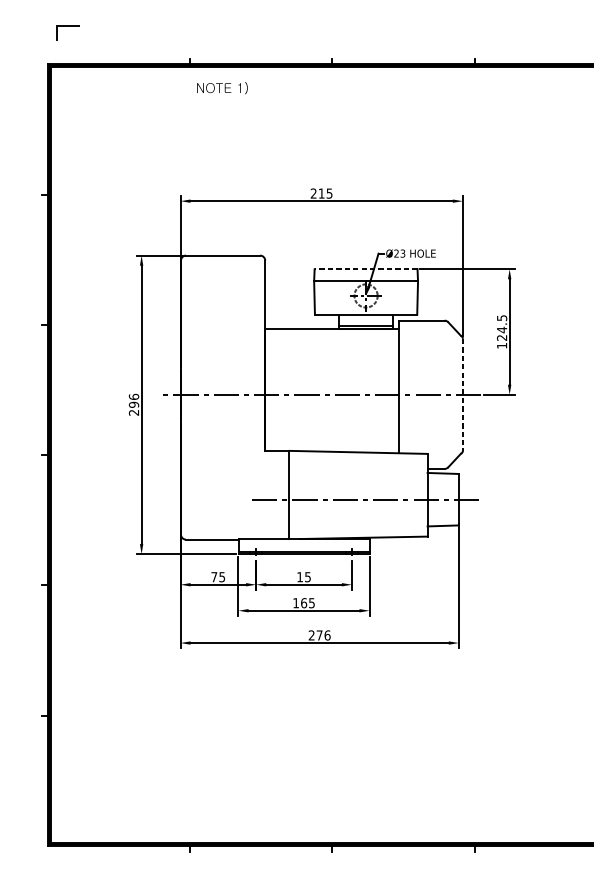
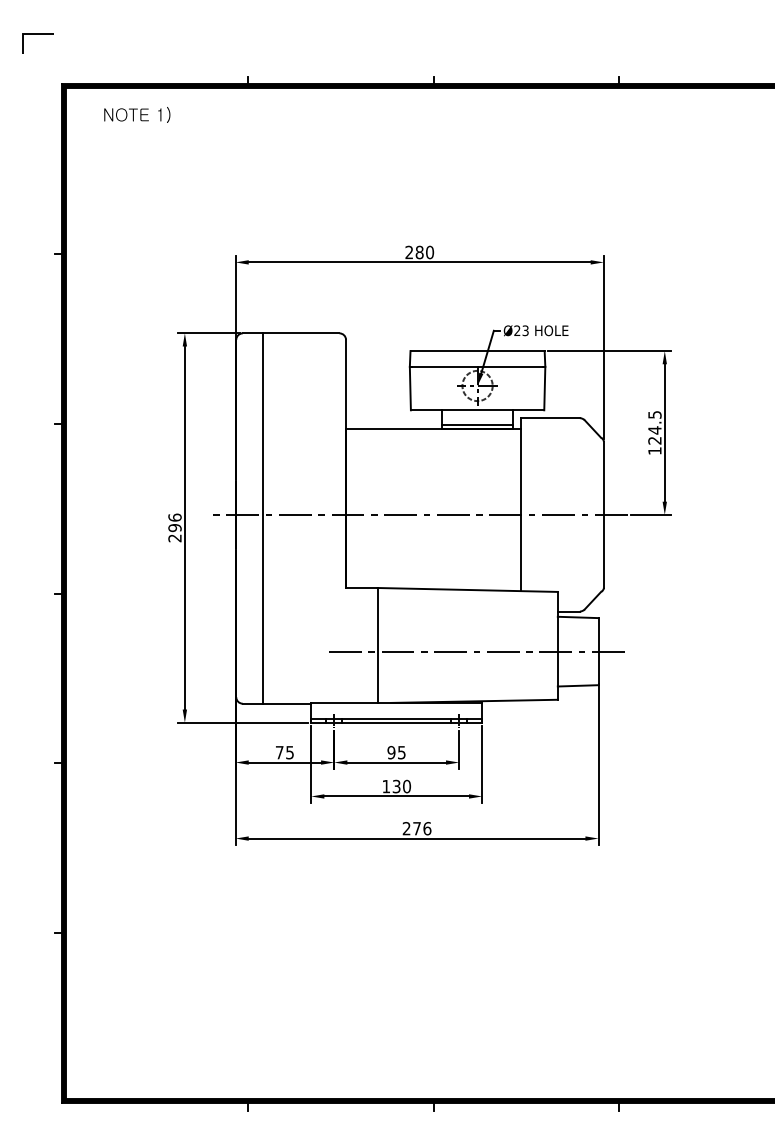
line: (67, 26) -> (37, 34), moved
text: (222, 87) -> (137, 114), moved
text: (325, 193) -> (424, 252), 215 -> 280
line: (366, 269) -> (477, 351), dashed -> solid
line: (462, 394) -> (603, 514), dashed -> solid
line: (201, 397) -> (262, 518), added
text: (300, 577) -> (391, 752), 15 -> 95
text: (307, 603) -> (401, 786), 165 -> 130

